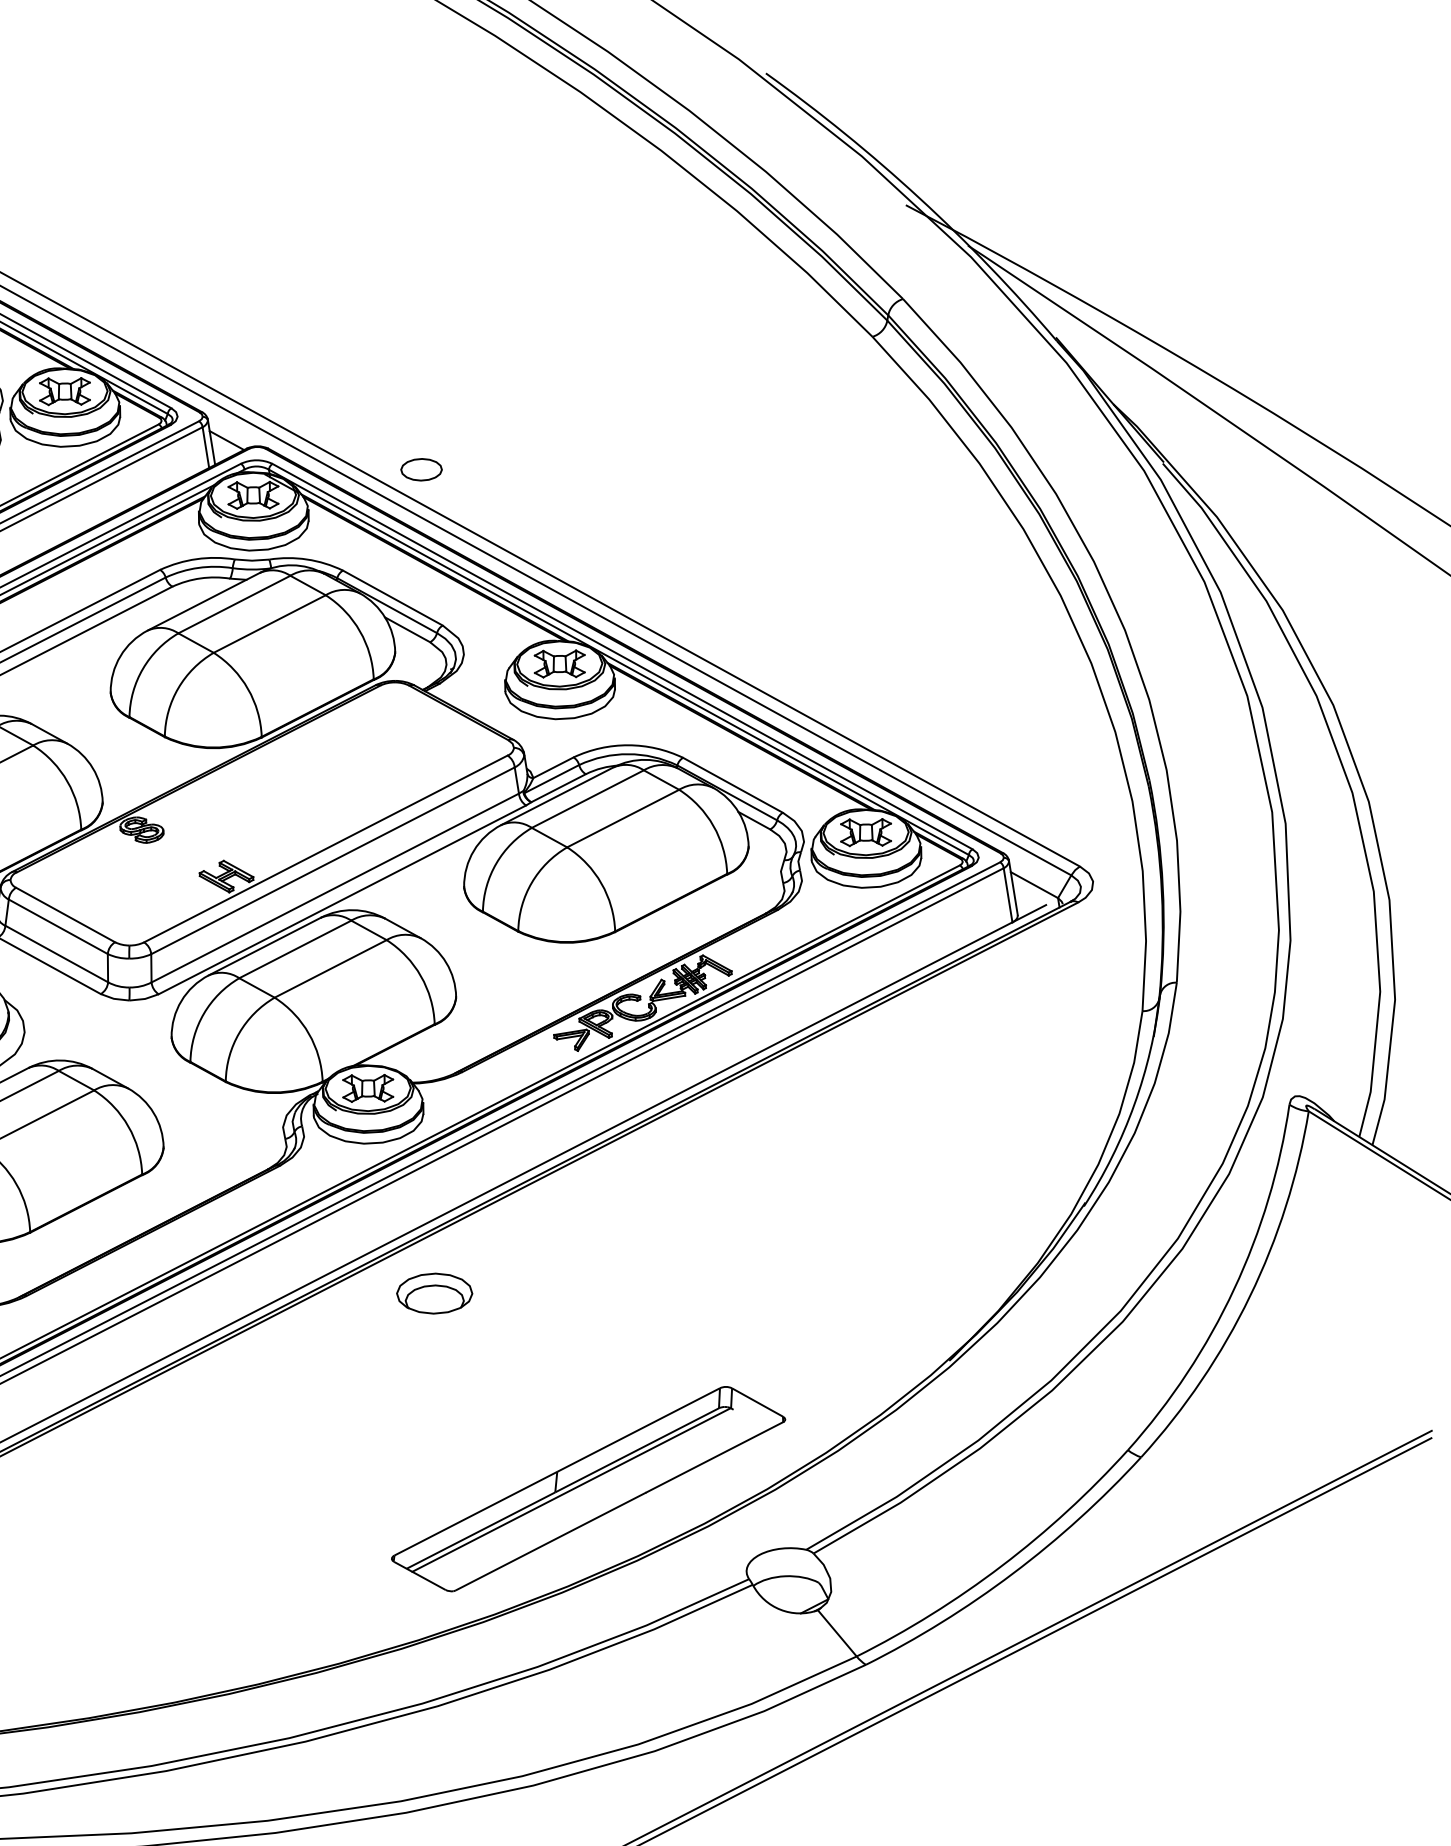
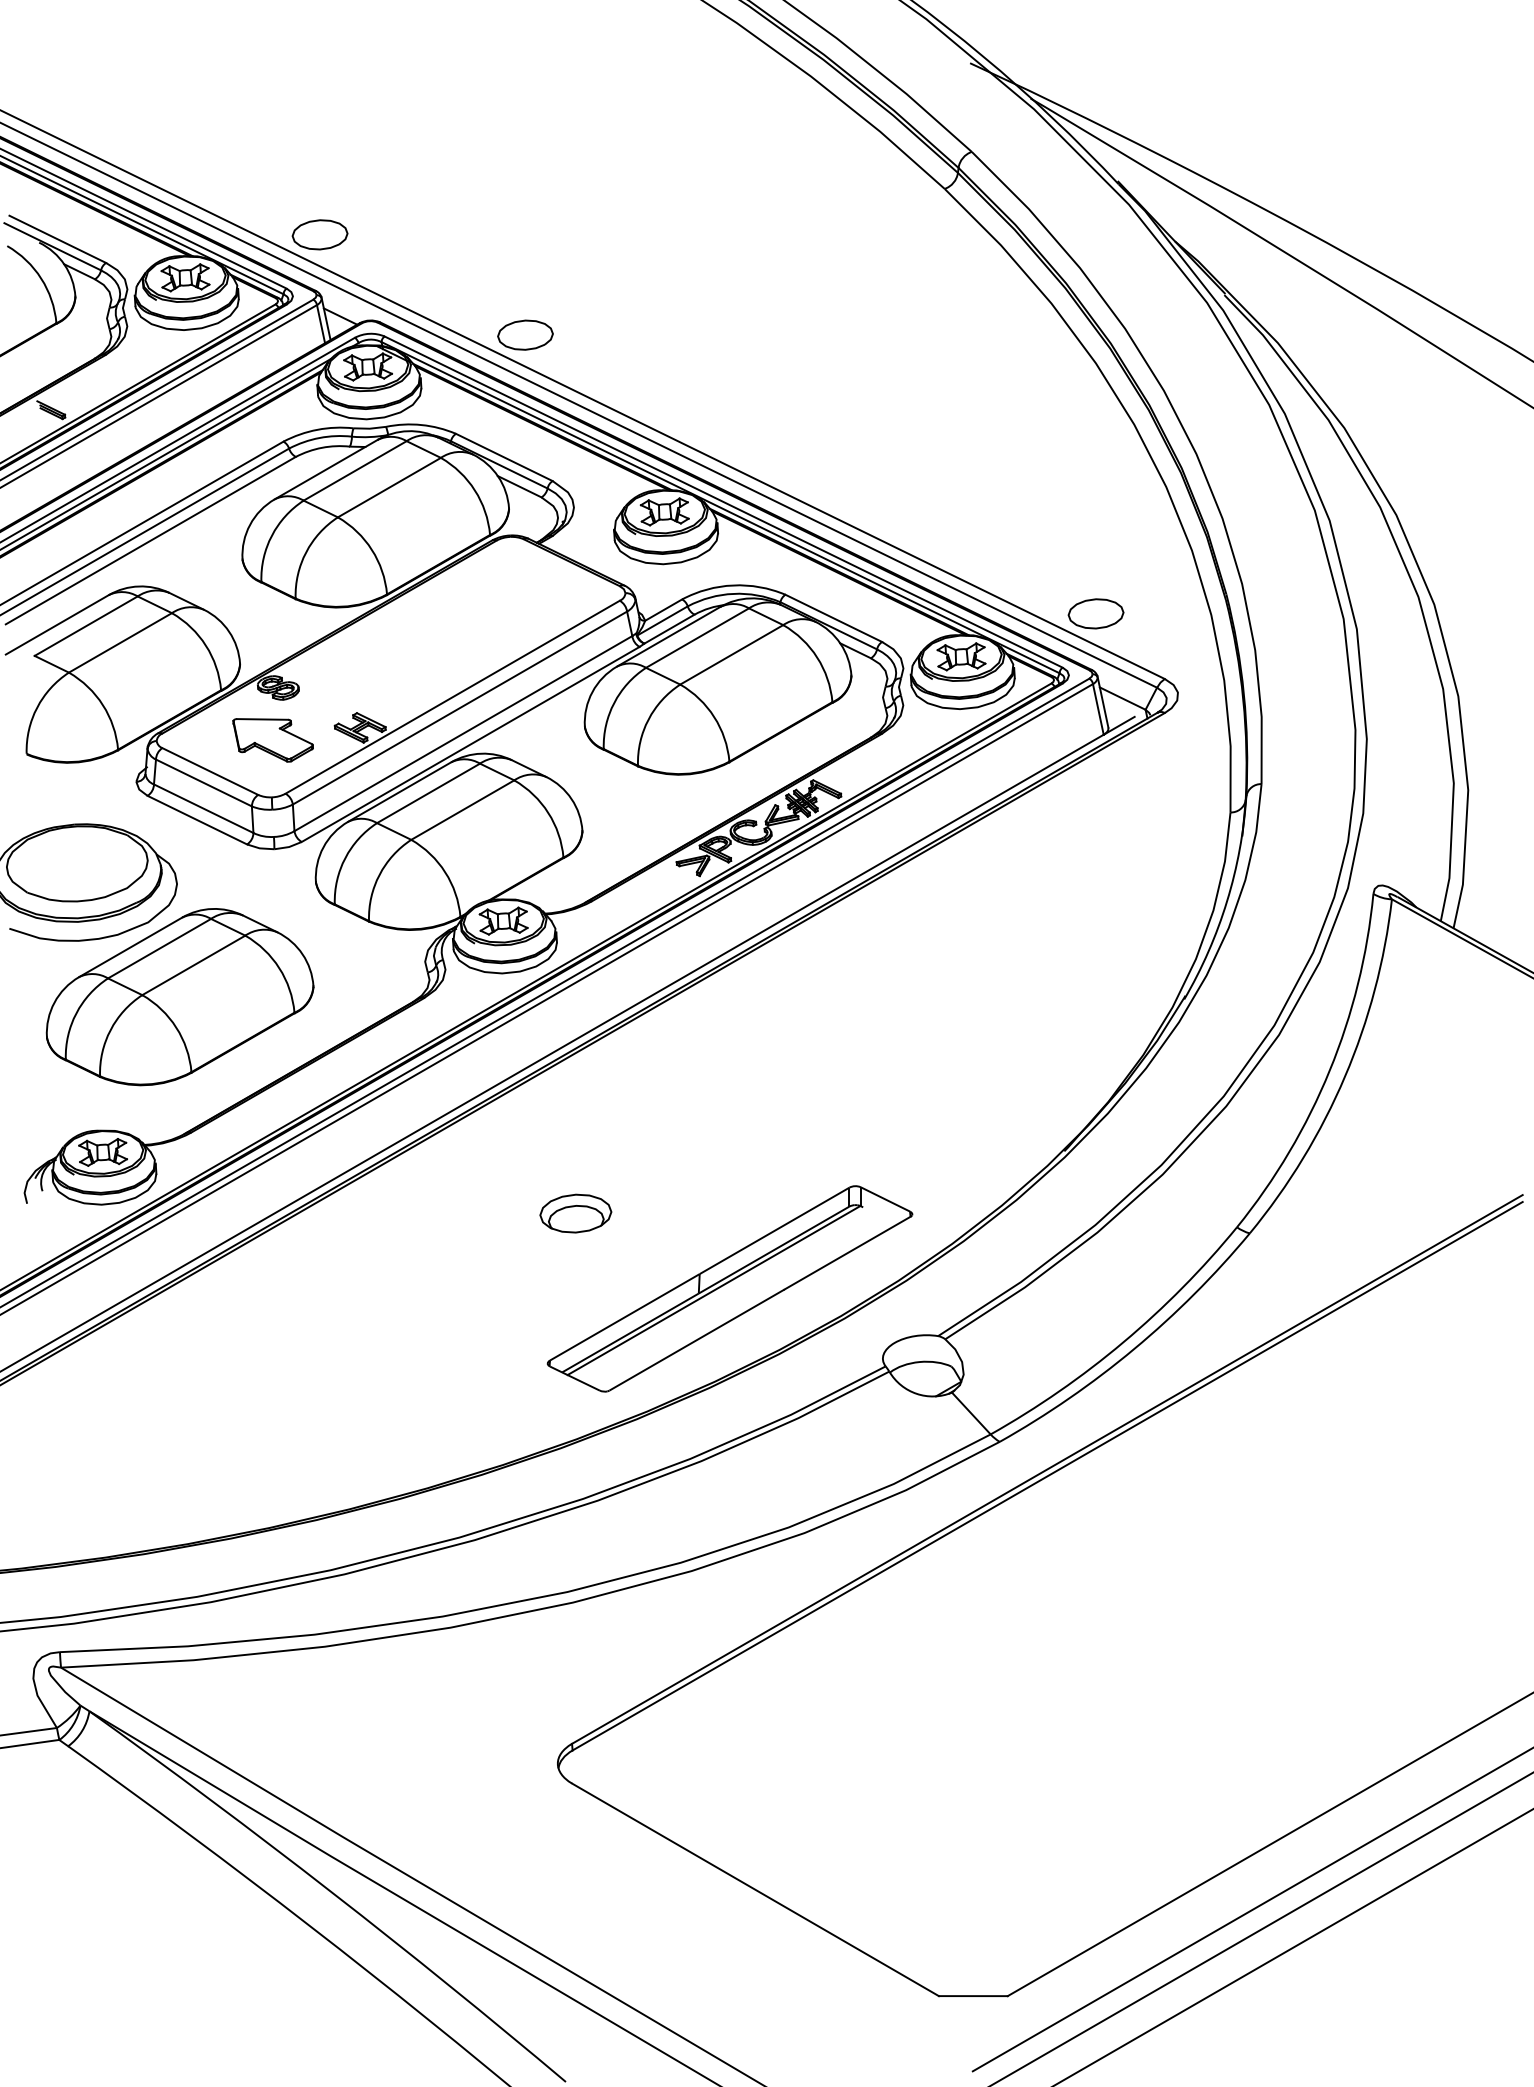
part: (208, 352) -> (319, 234), added
part: (421, 469) -> (525, 334), size x1.43
part: (1010, 793) -> (1095, 613), added
part: (133, 885) -> (272, 740), added
part: (434, 1293) -> (575, 1213), moved

